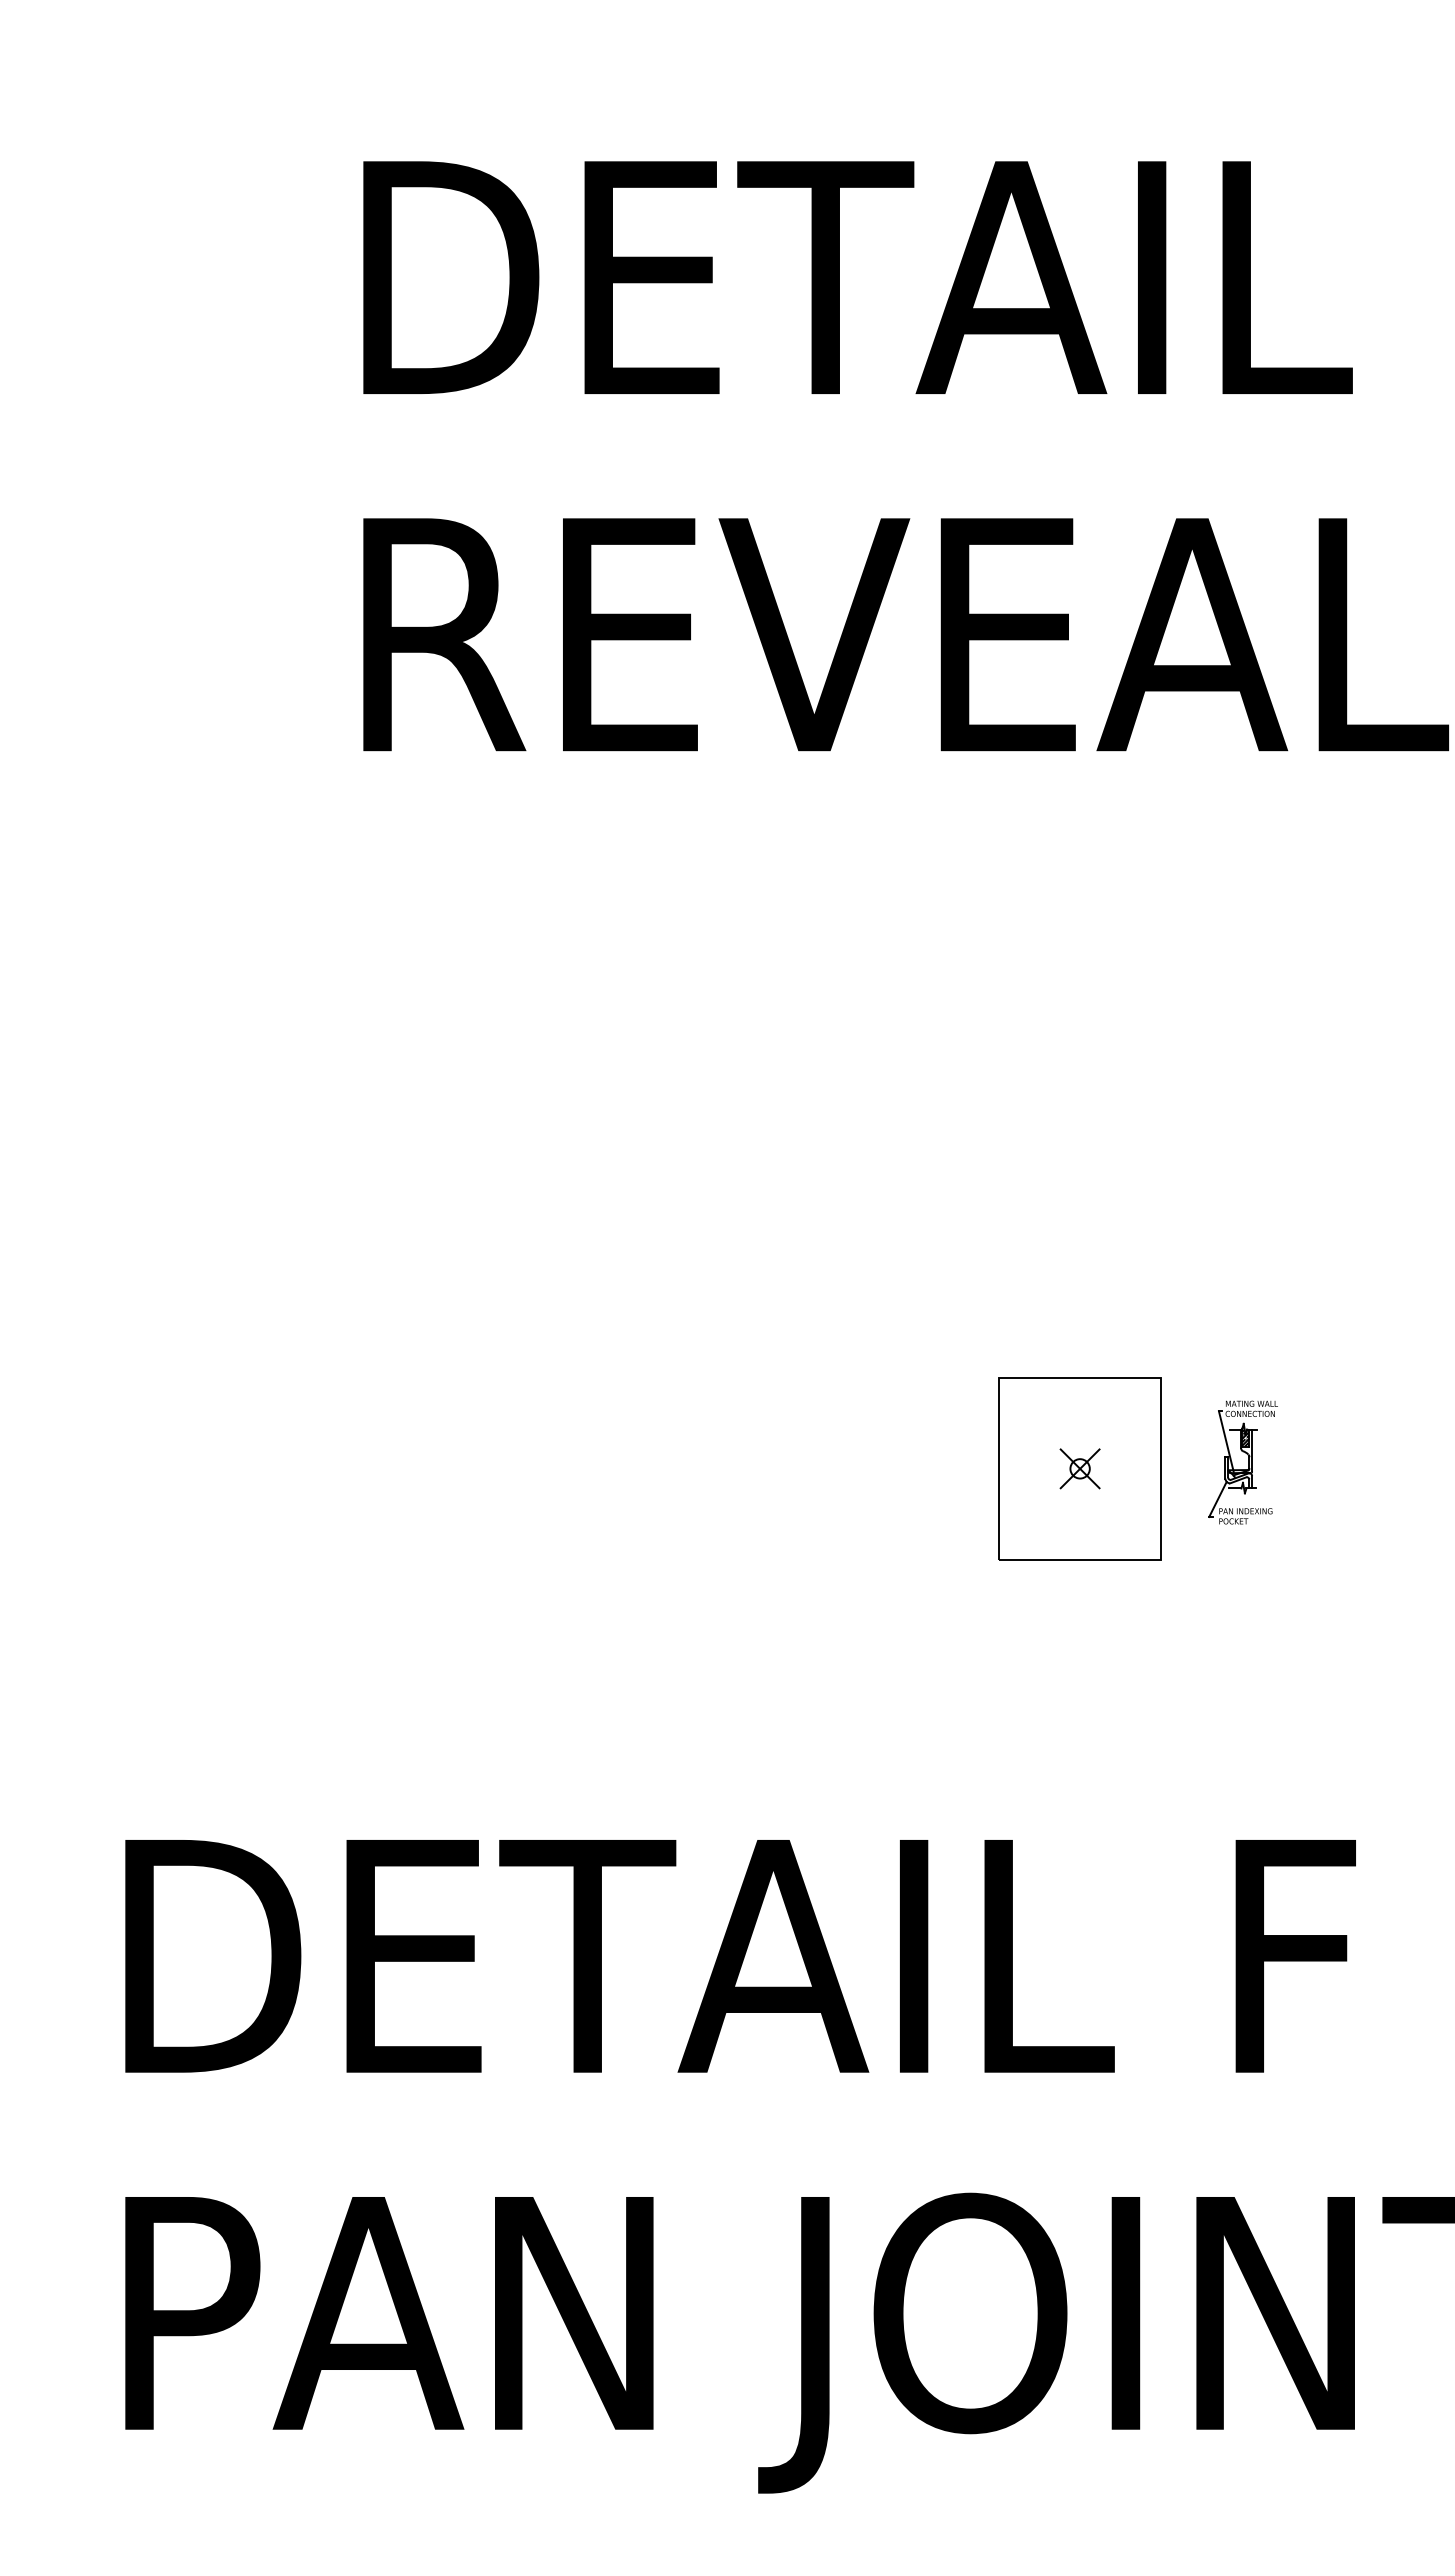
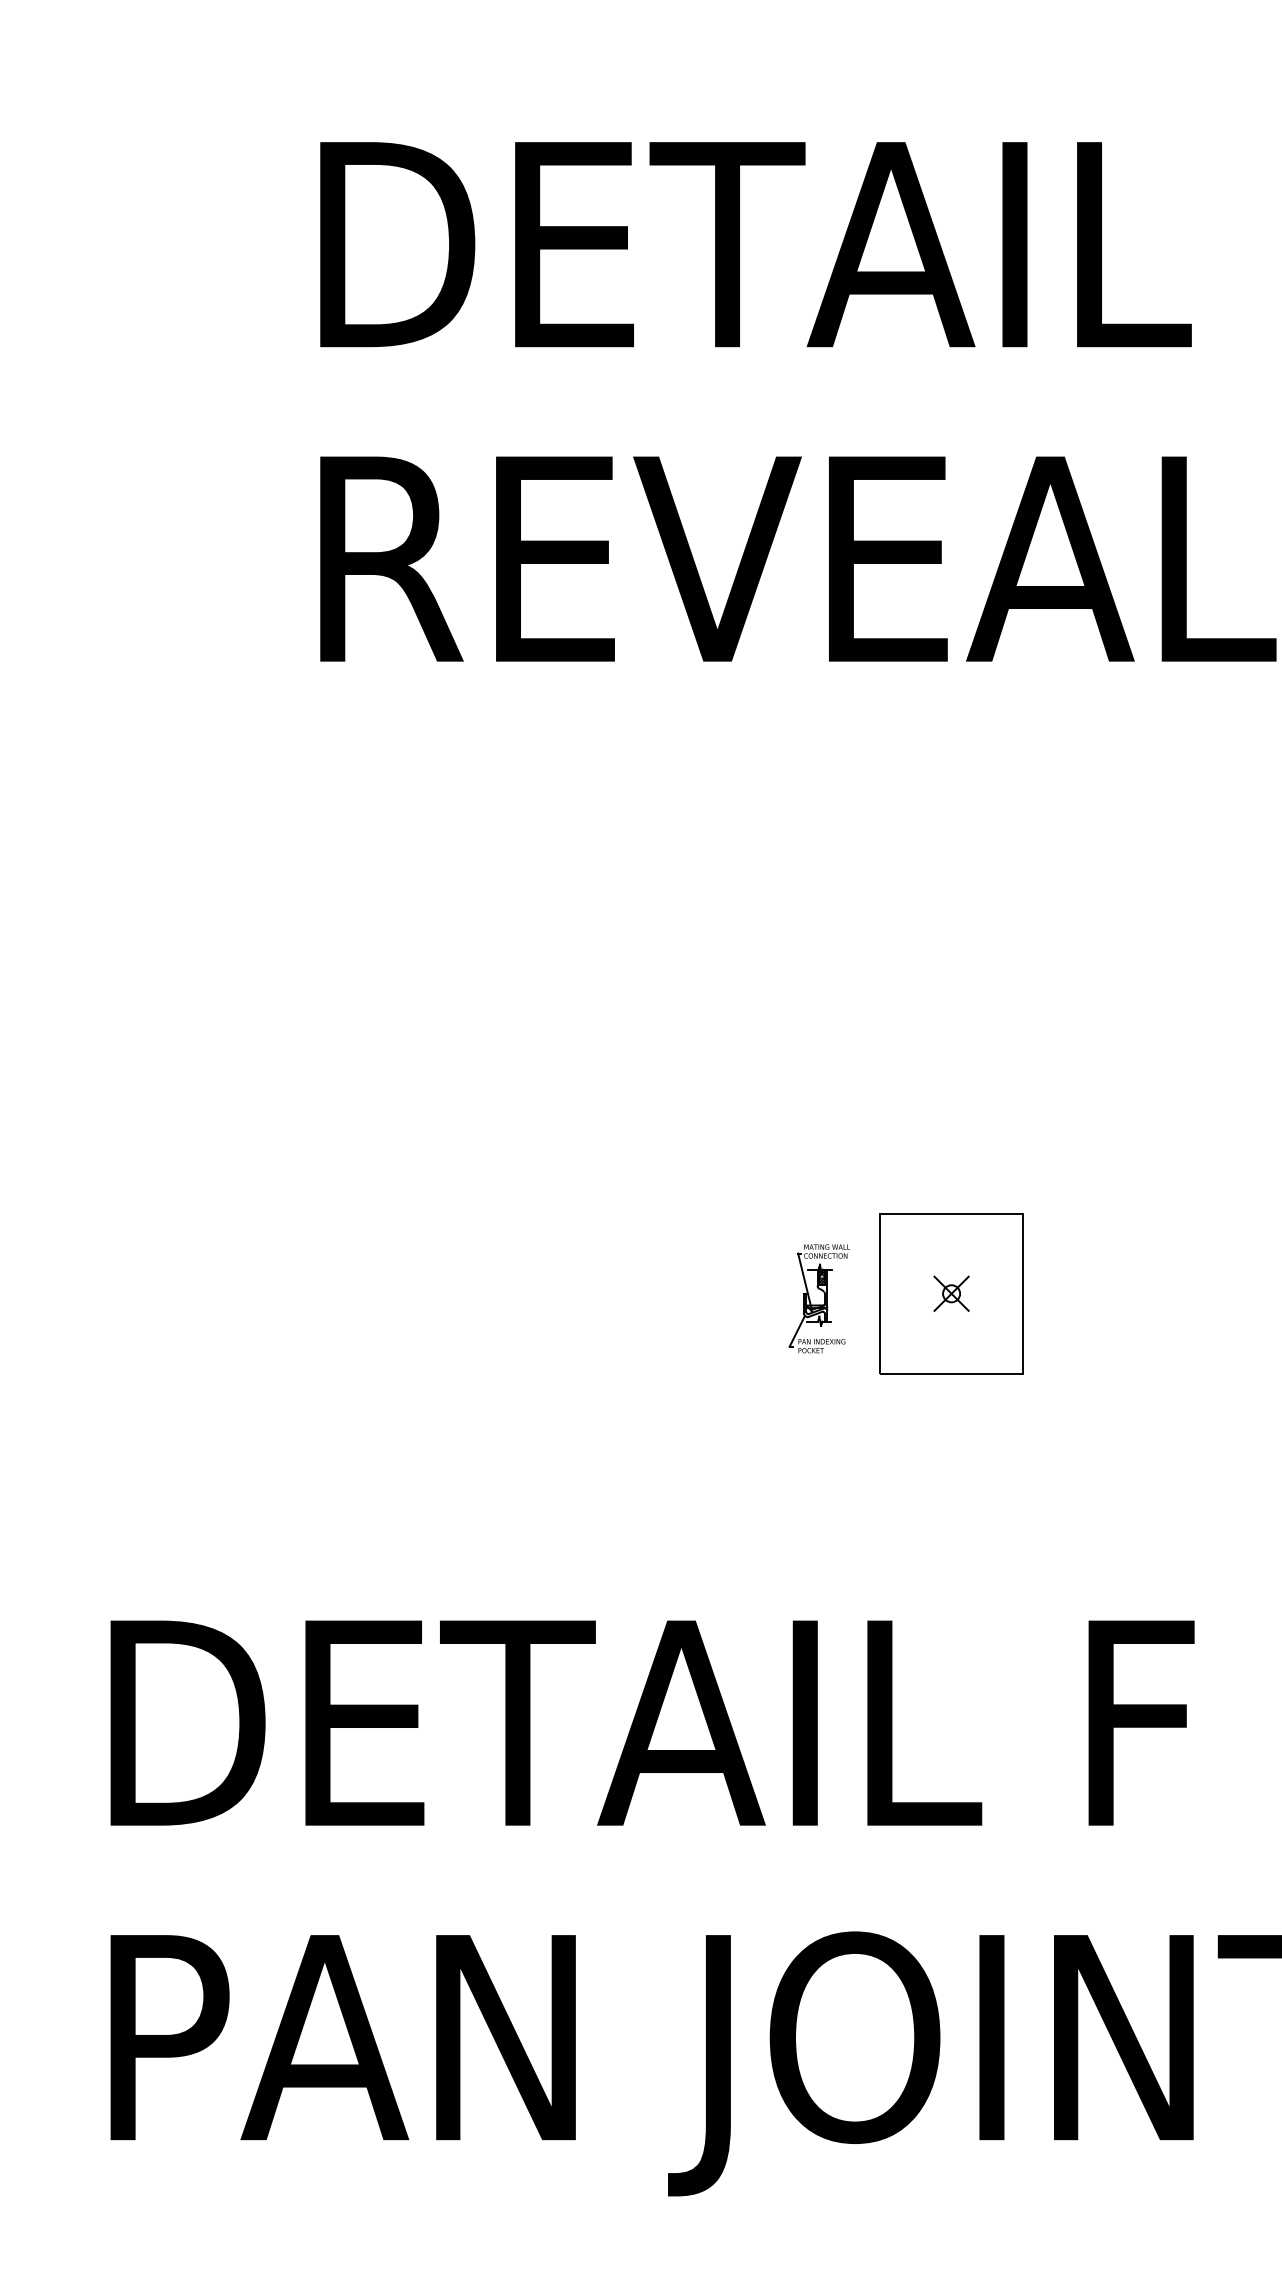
part: (1242, 1462) -> (818, 1298), moved

